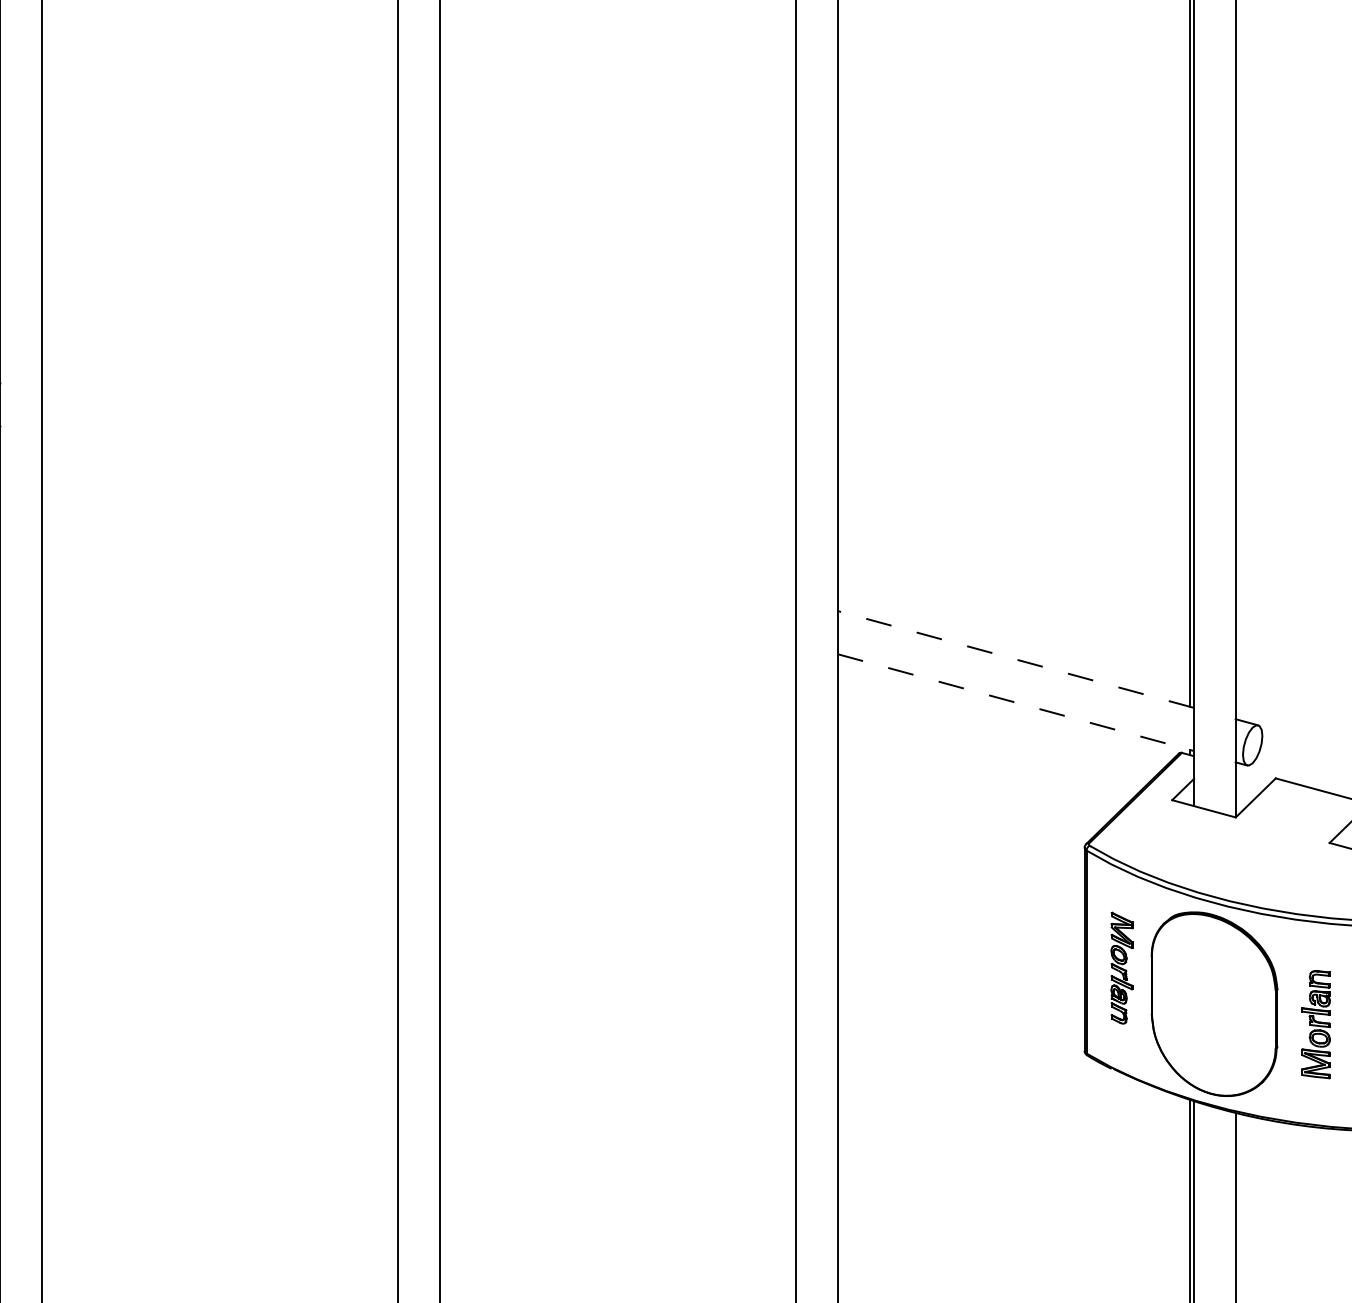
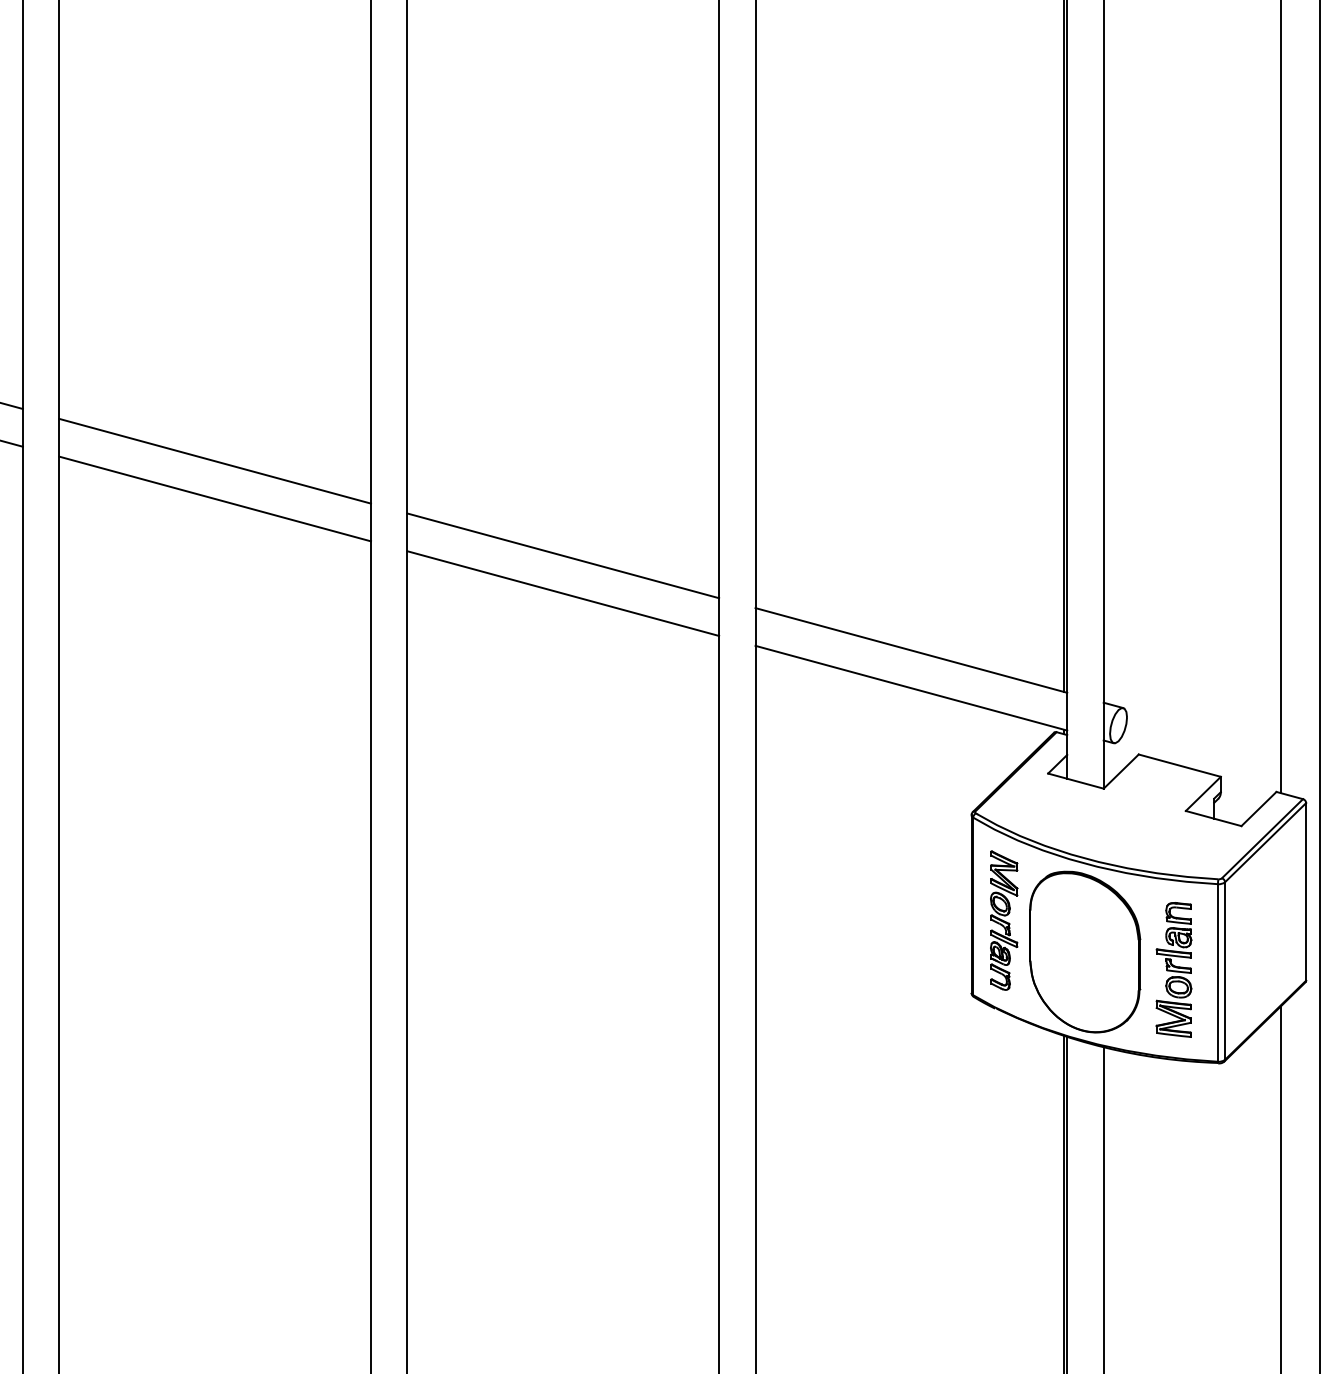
line: (220, 442) -> (215, 460), added
line: (220, 485) -> (215, 498), added
line: (618, 550) -> (563, 555), added
line: (618, 594) -> (563, 593), added
line: (1014, 659) -> (910, 650), dashed -> solid
line: (1016, 702) -> (911, 688), dashed -> solid
part: (1122, 968) -> (1004, 920), size x1.43
part: (1315, 1024) -> (1173, 969), size x1.43

